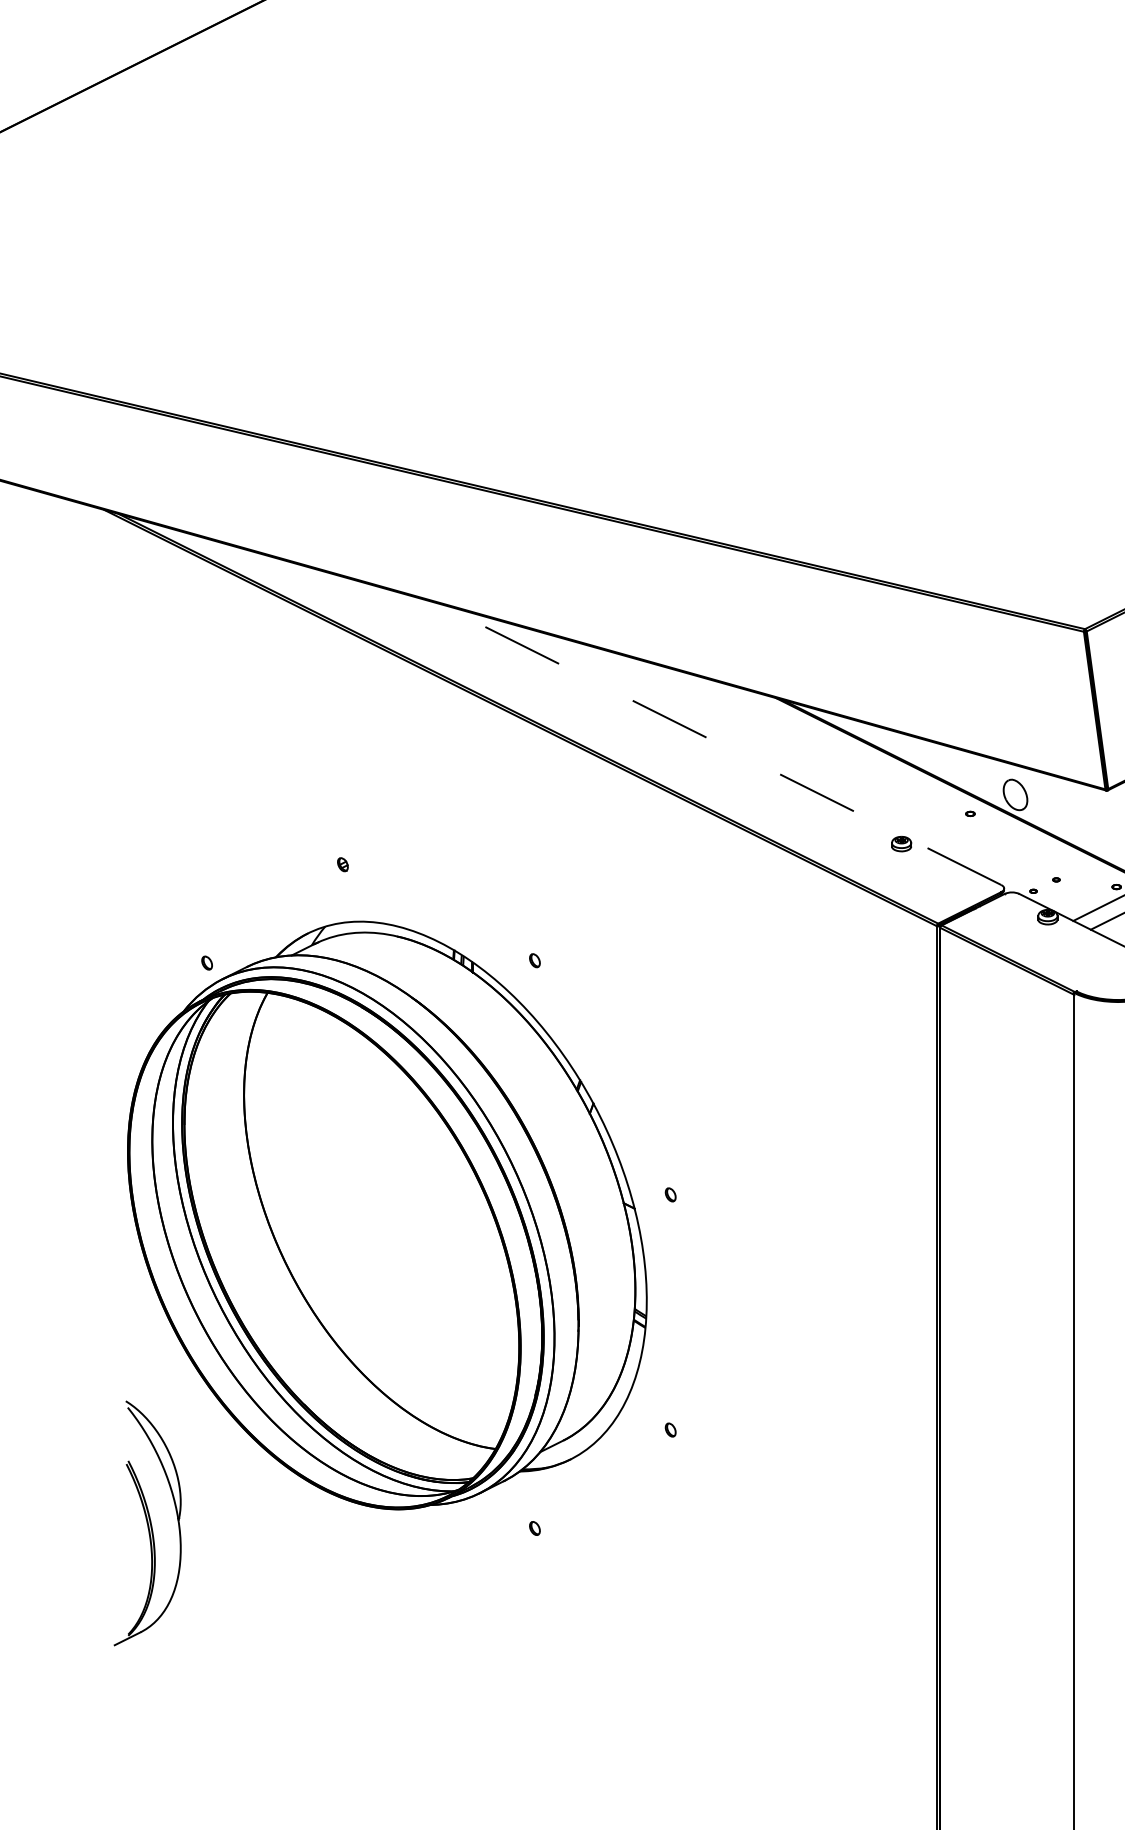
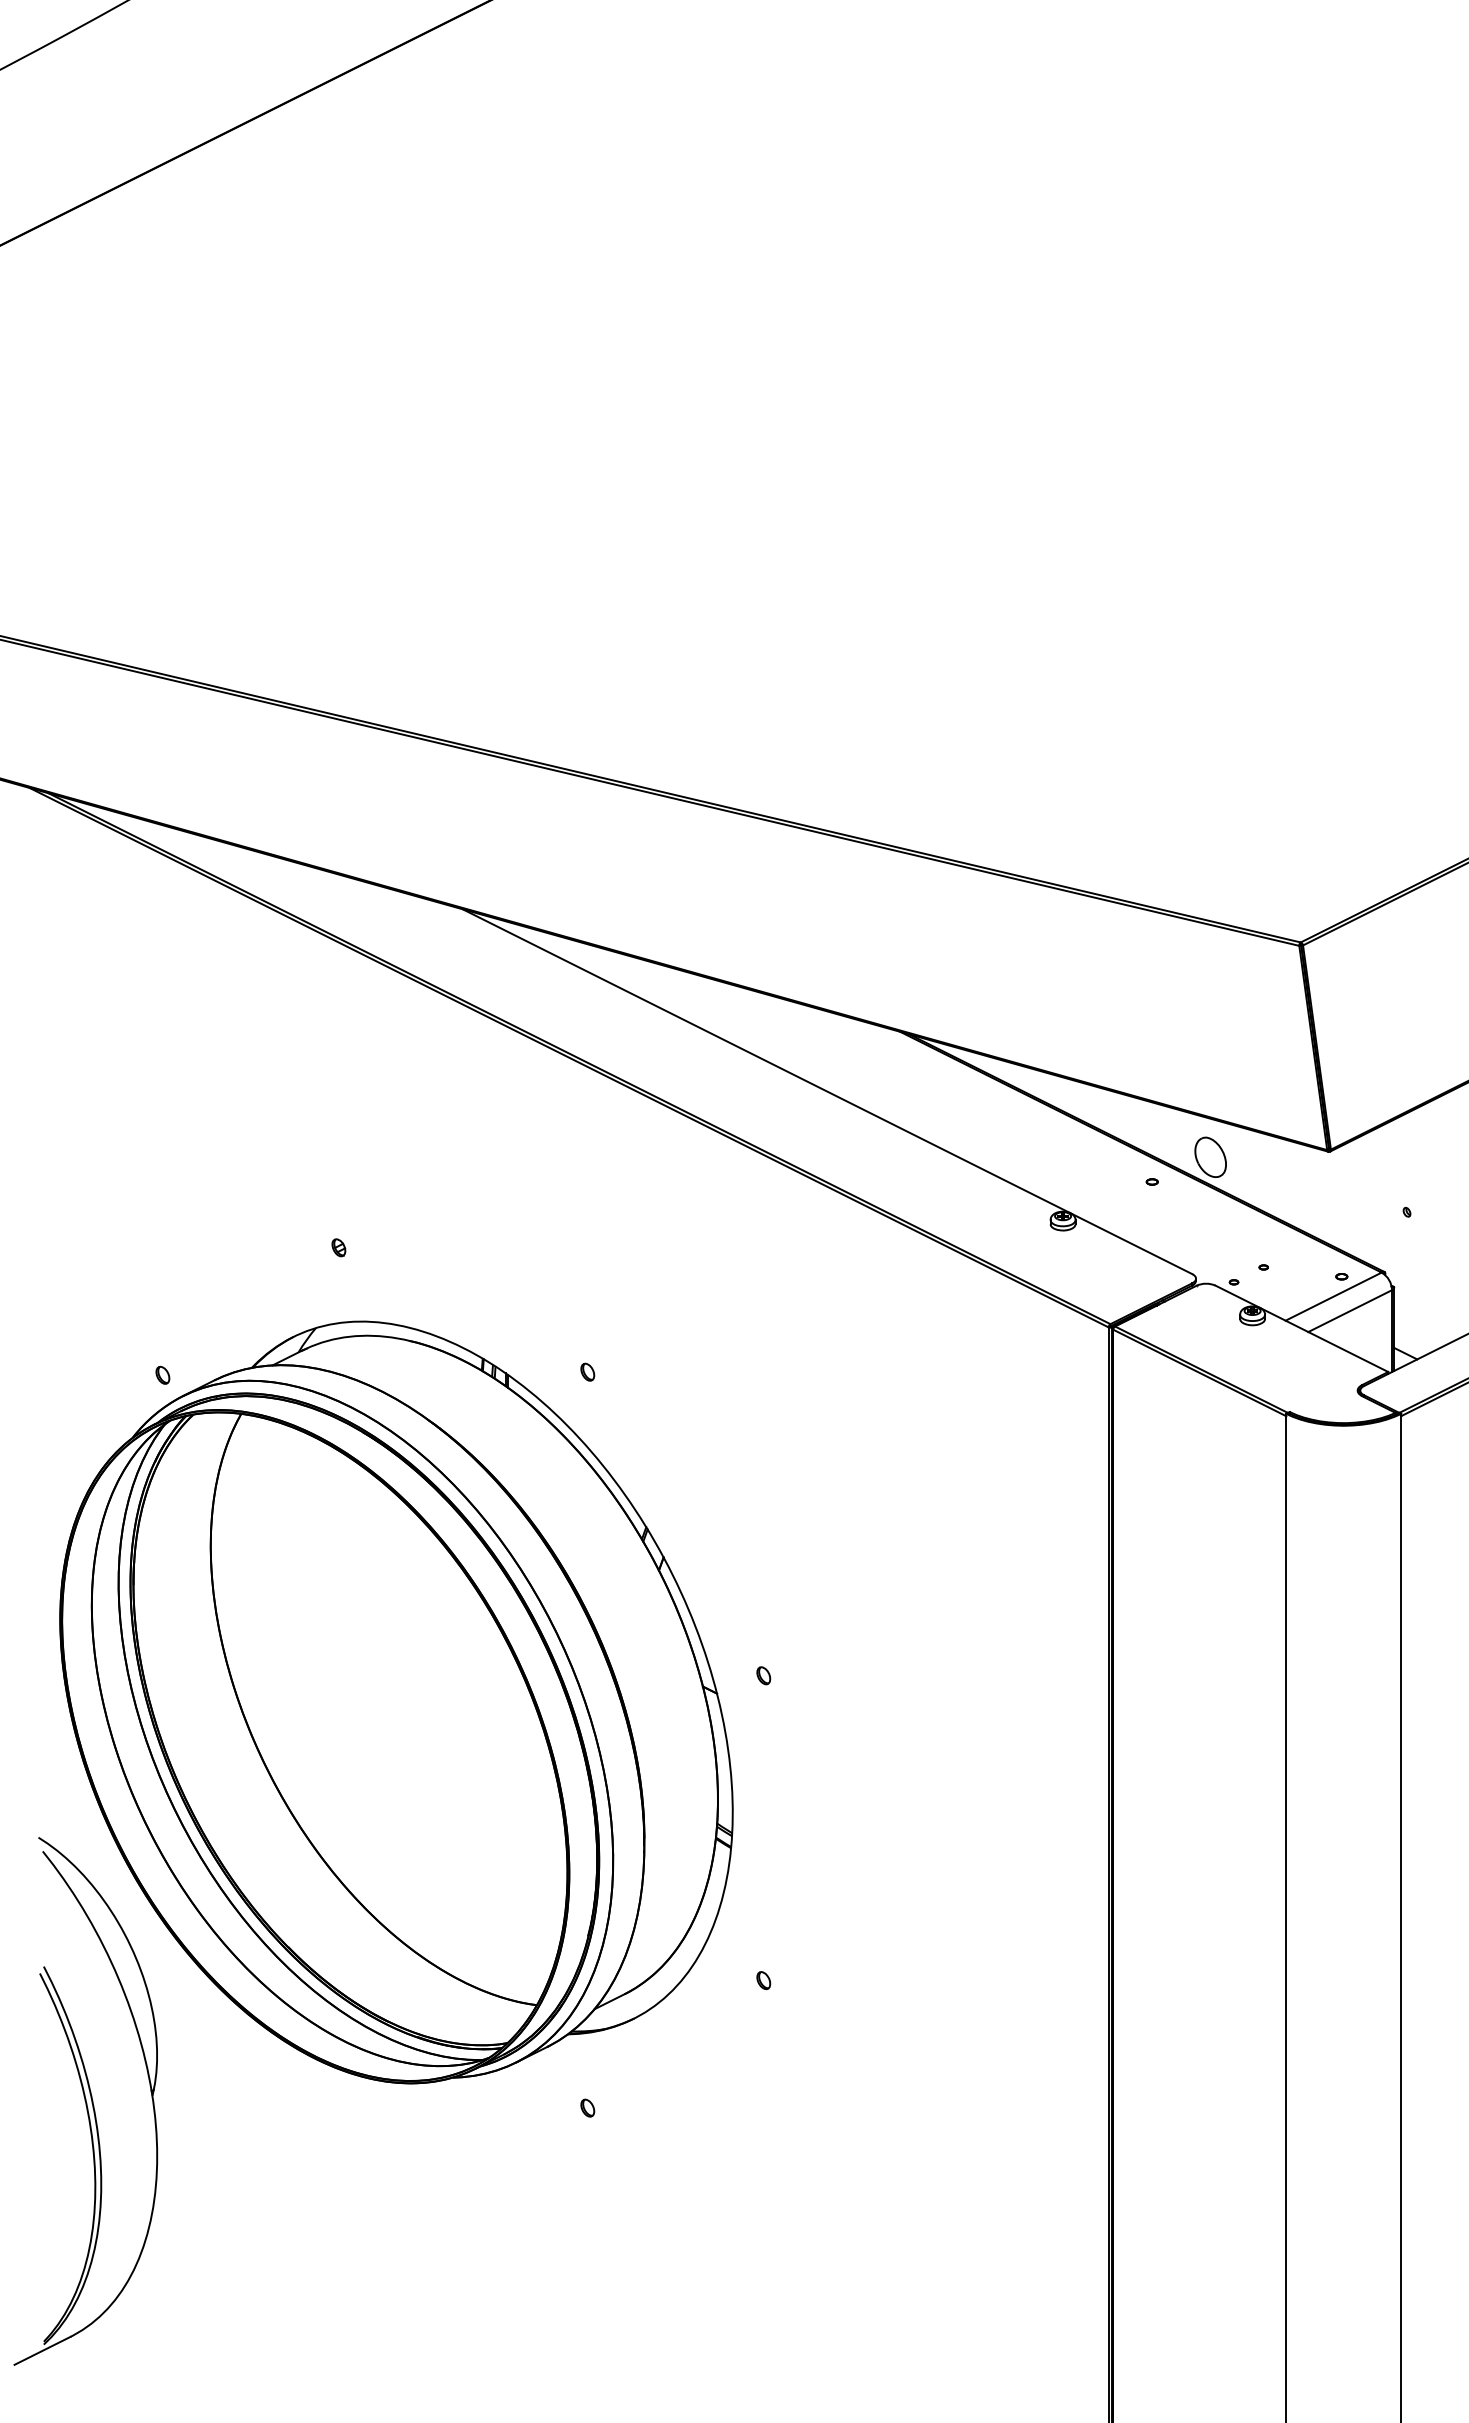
line: (719, 744) -> (827, 1091), dashed -> solid
part: (147, 1523) -> (85, 2101), size x1.67

